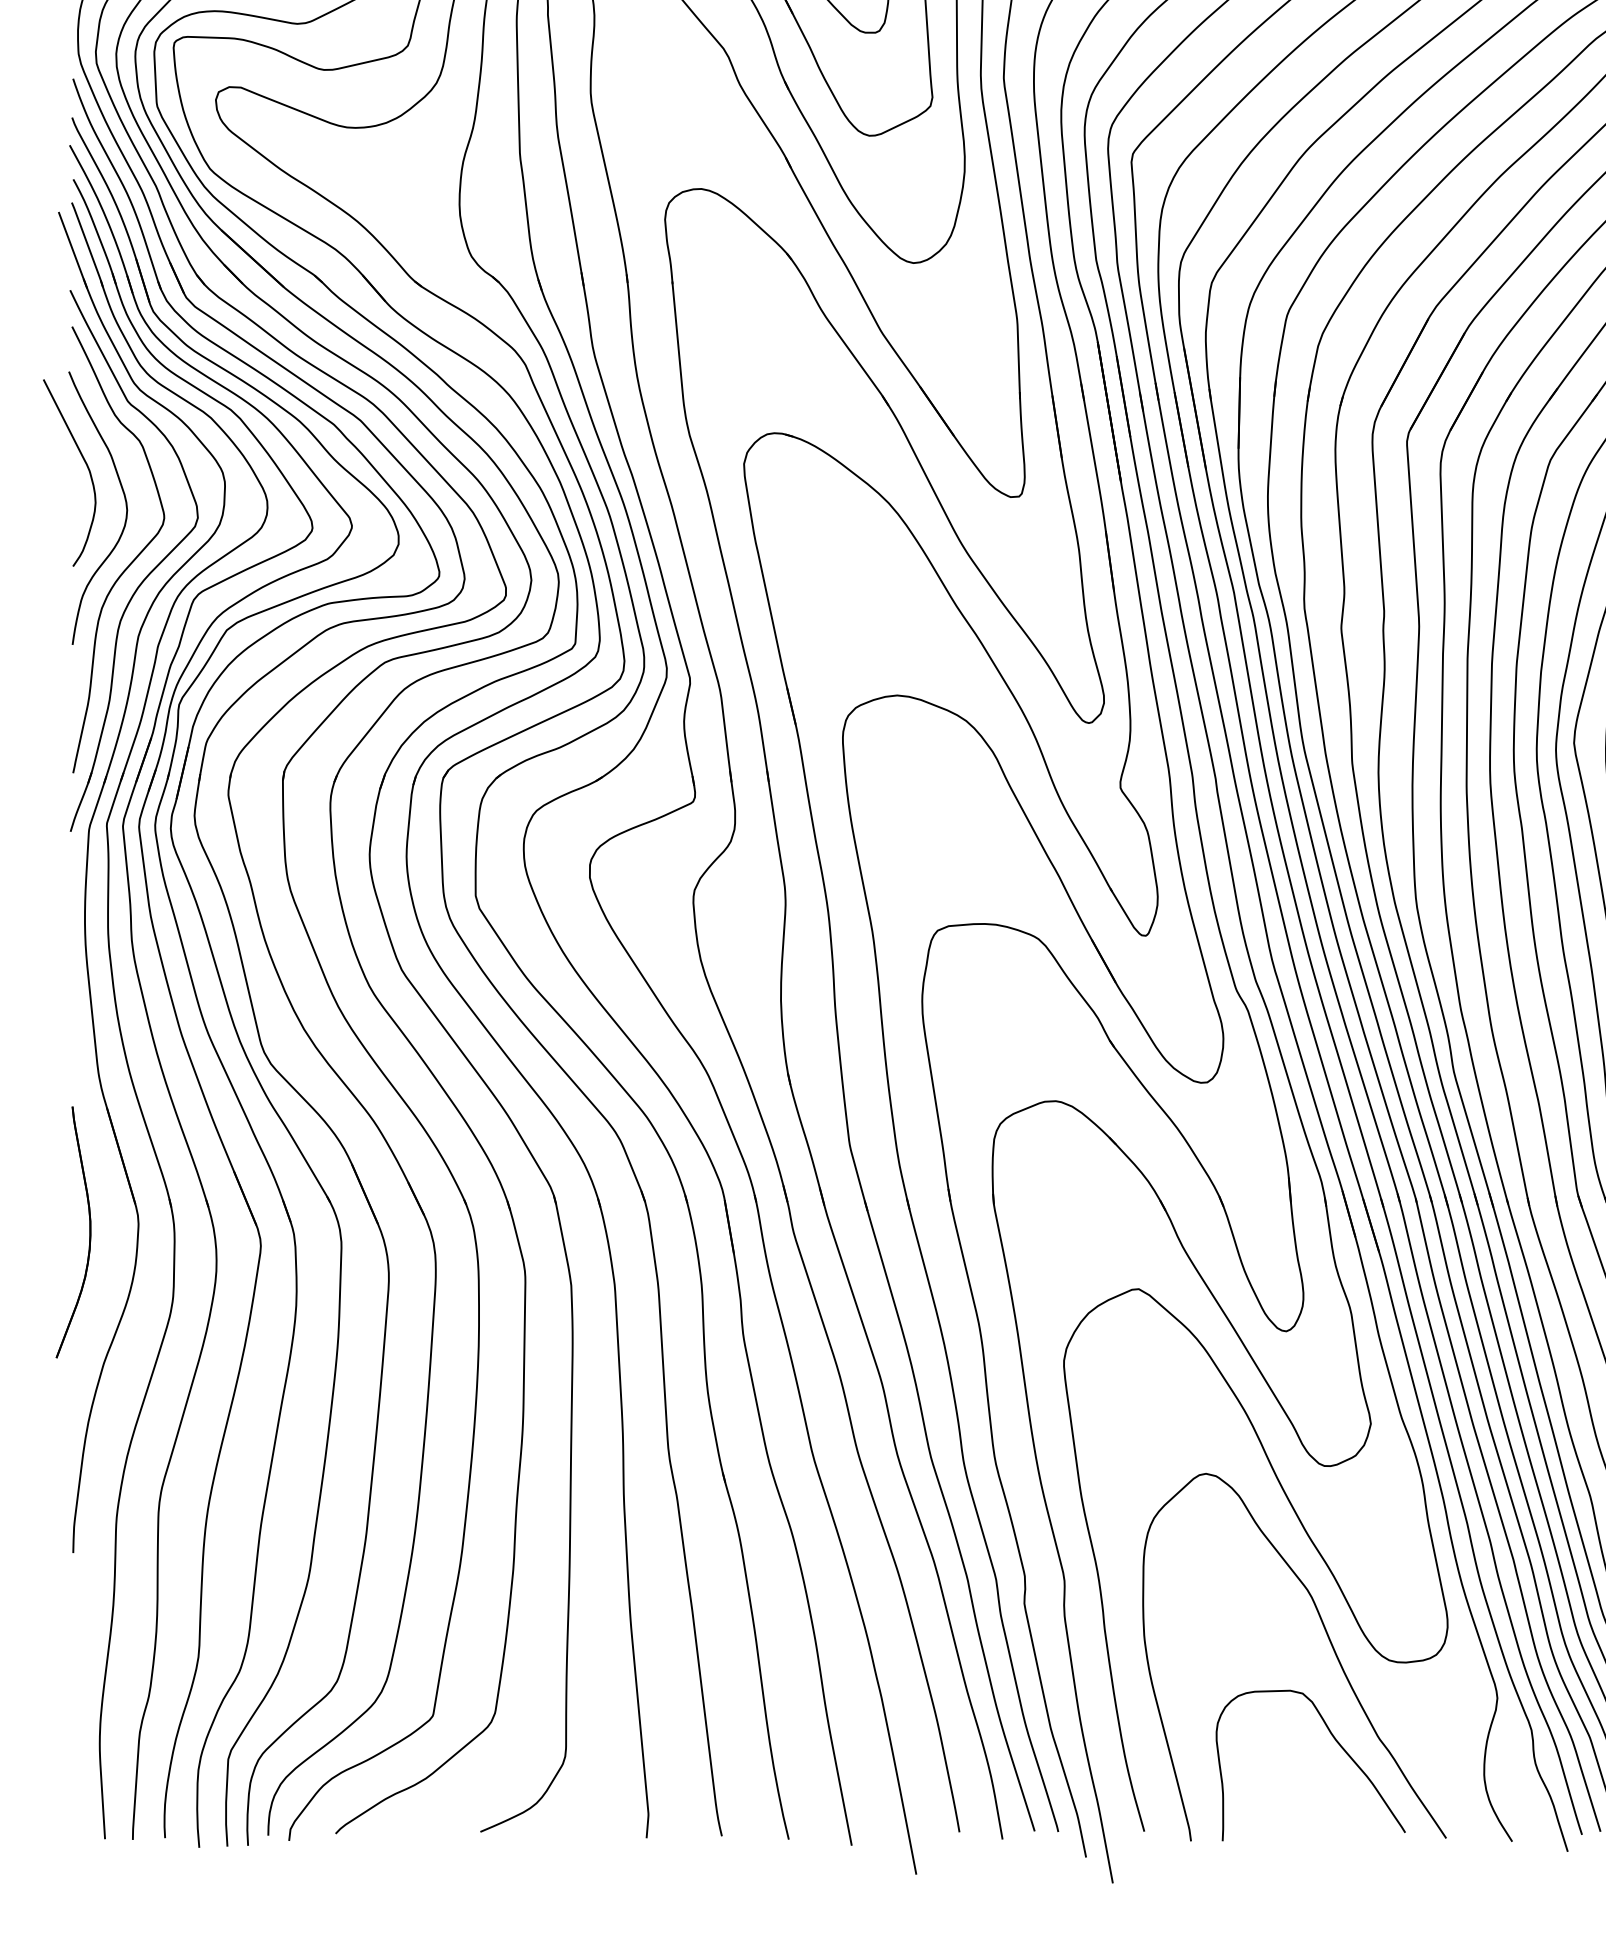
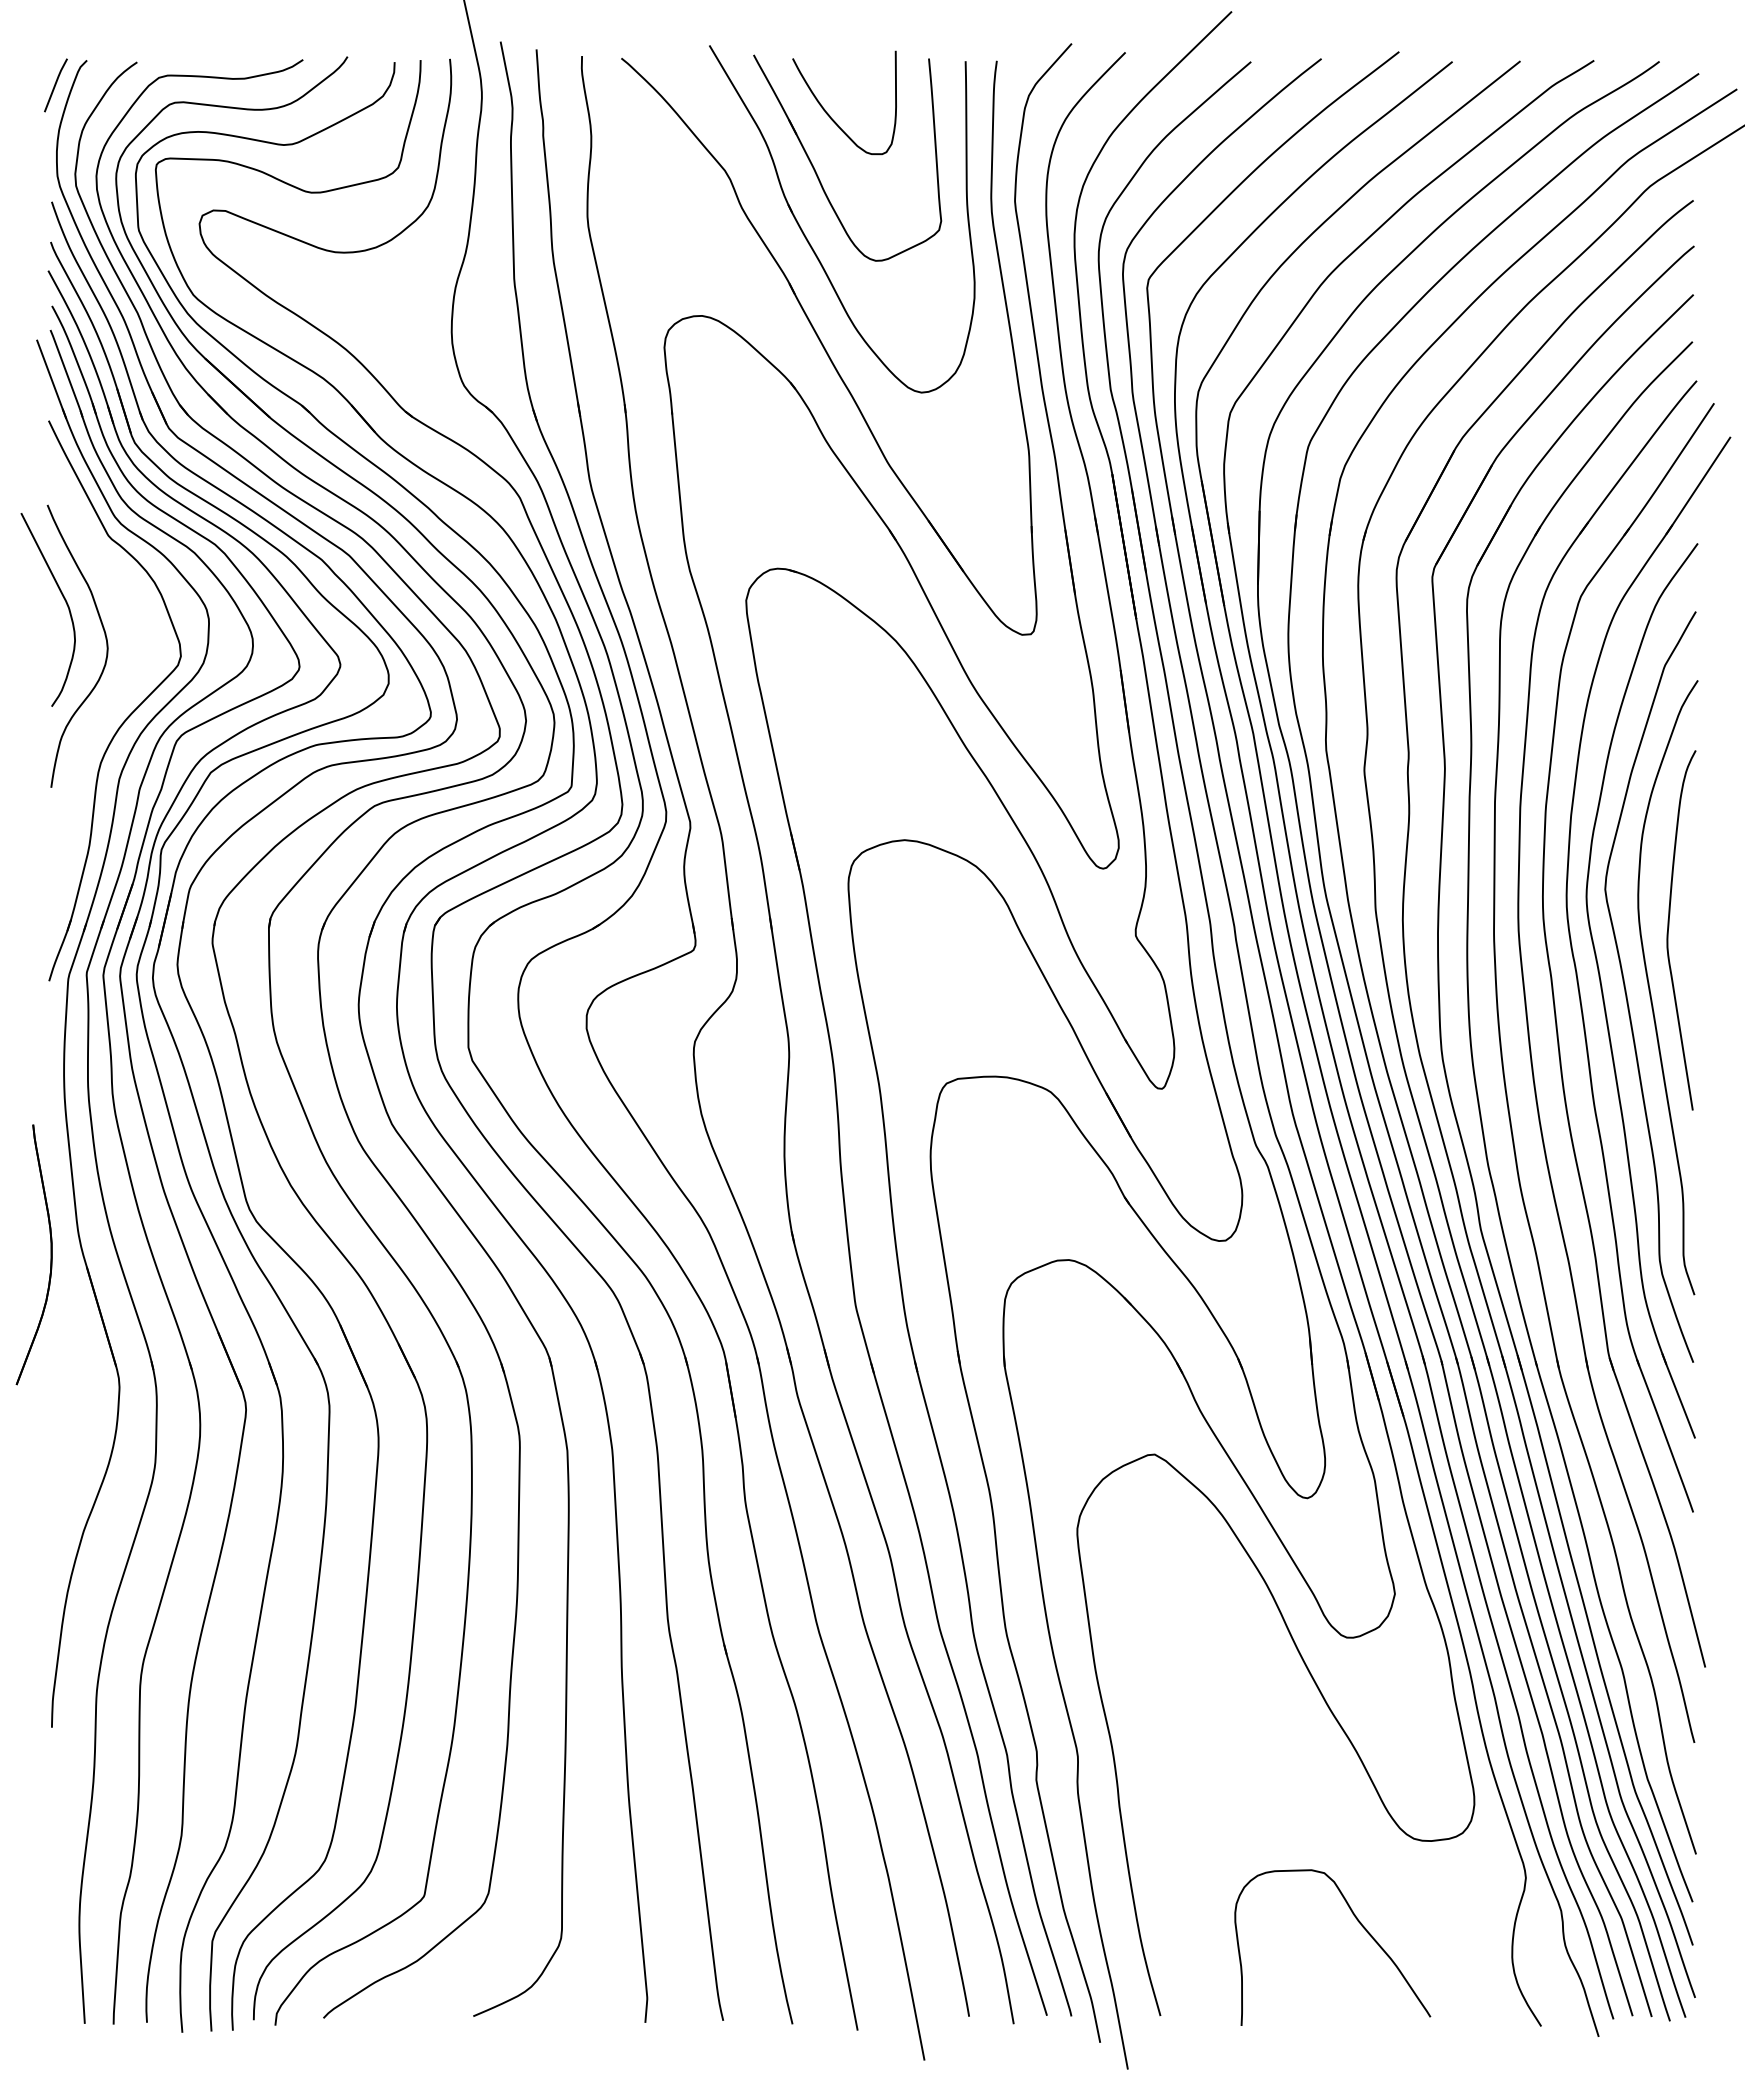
curve: (130, 562) -> (111, 702), removed
part: (89, 1232) -> (50, 1254), moved
curve: (1328, 1640) -> (1351, 1818), removed

